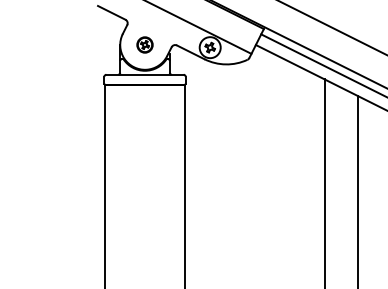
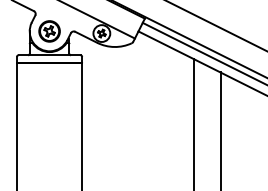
part: (144, 44) -> (49, 31), size x1.67

